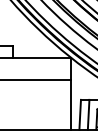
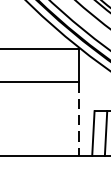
line: (70, 105) -> (78, 119), solid -> dashed

